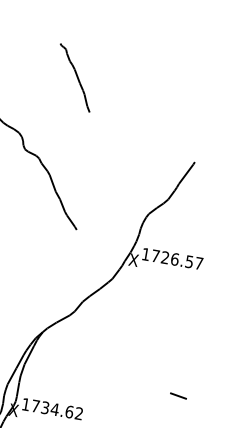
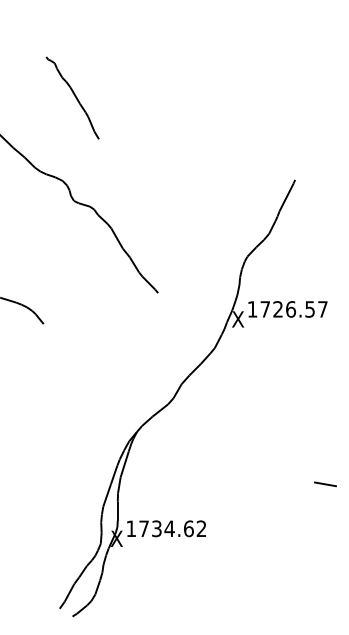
curve: (76, 77) -> (74, 96), moved

